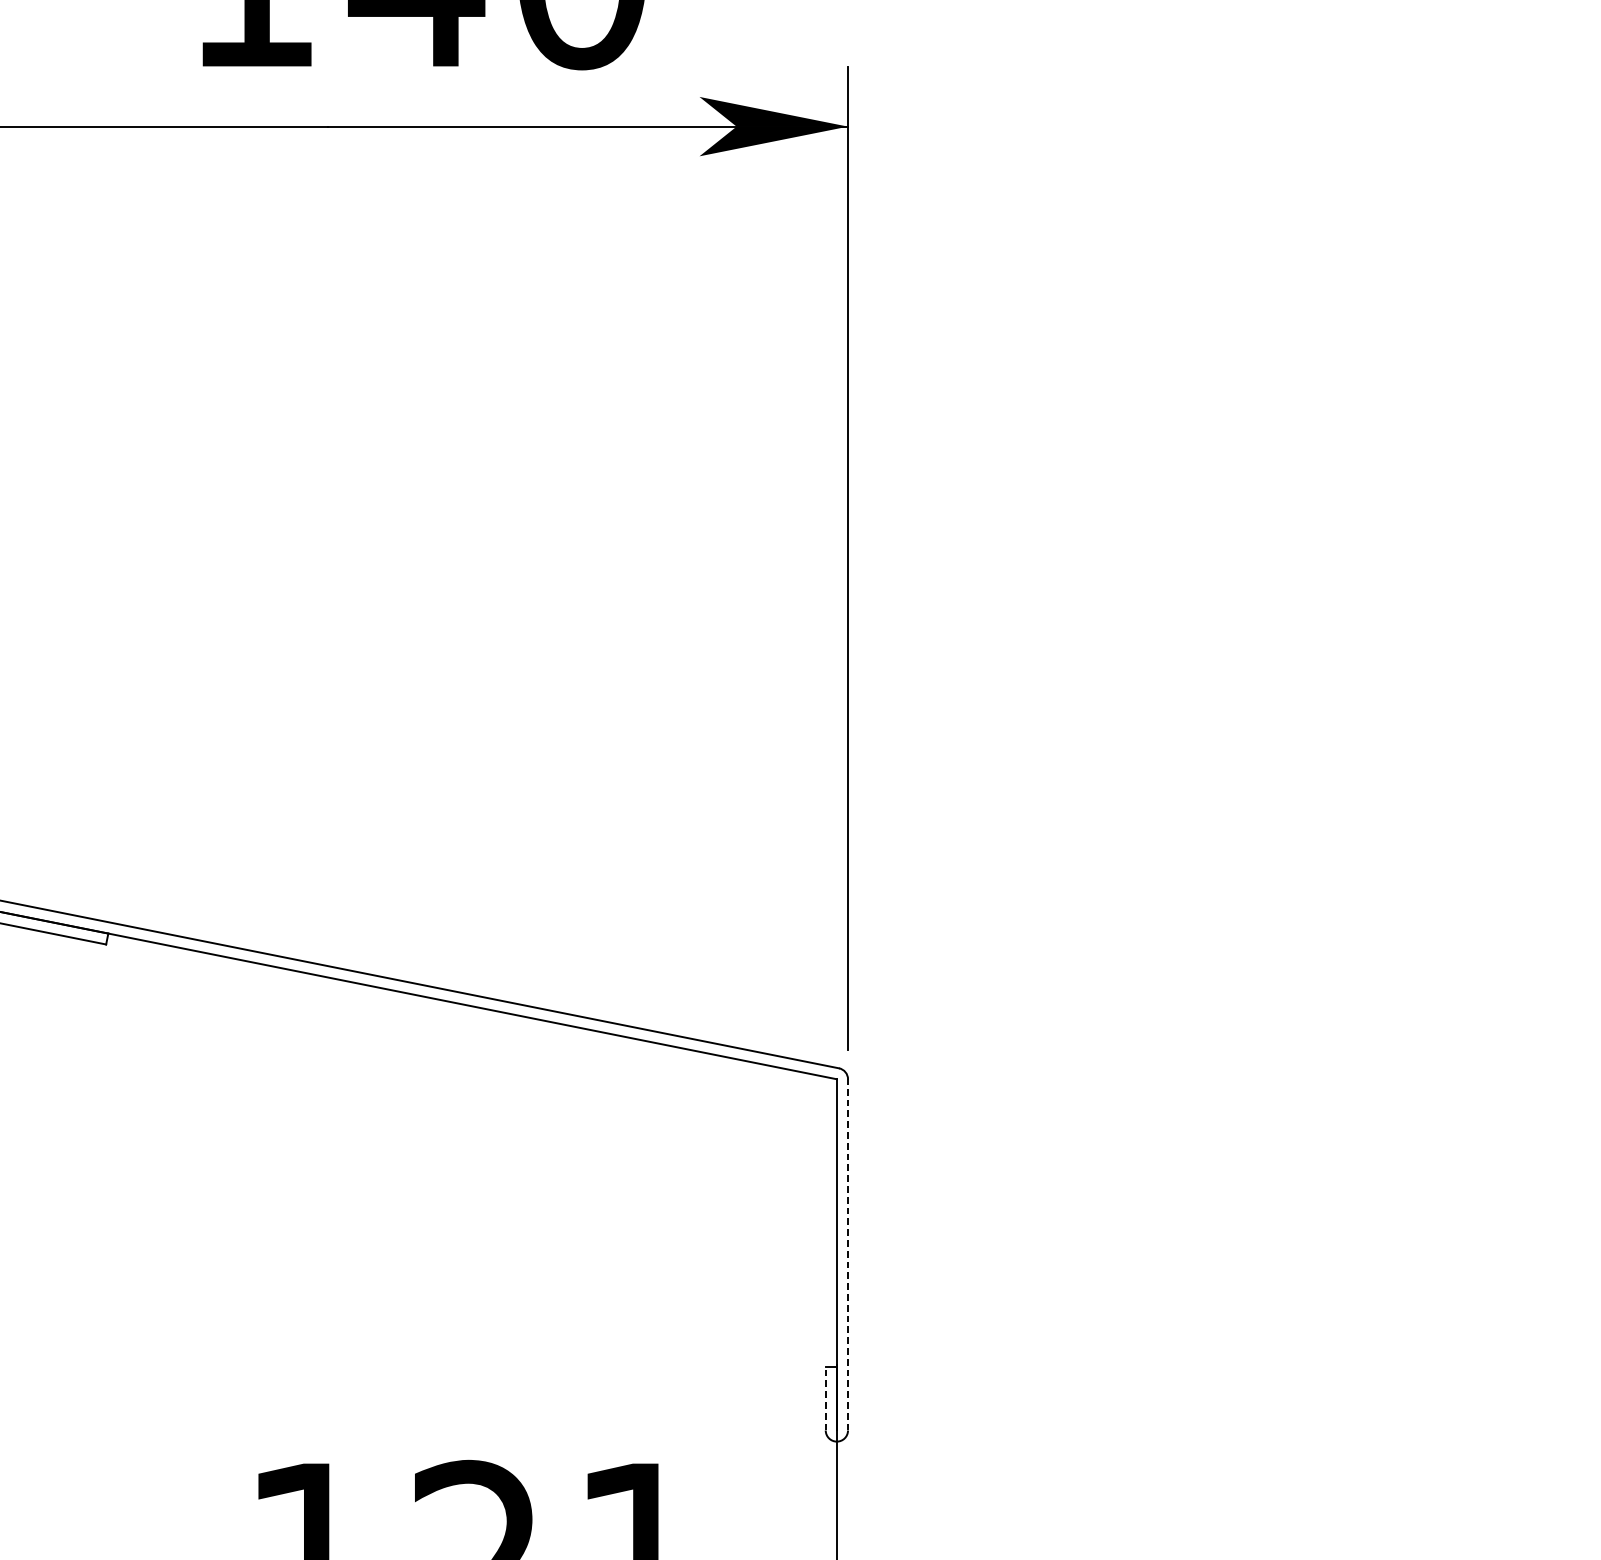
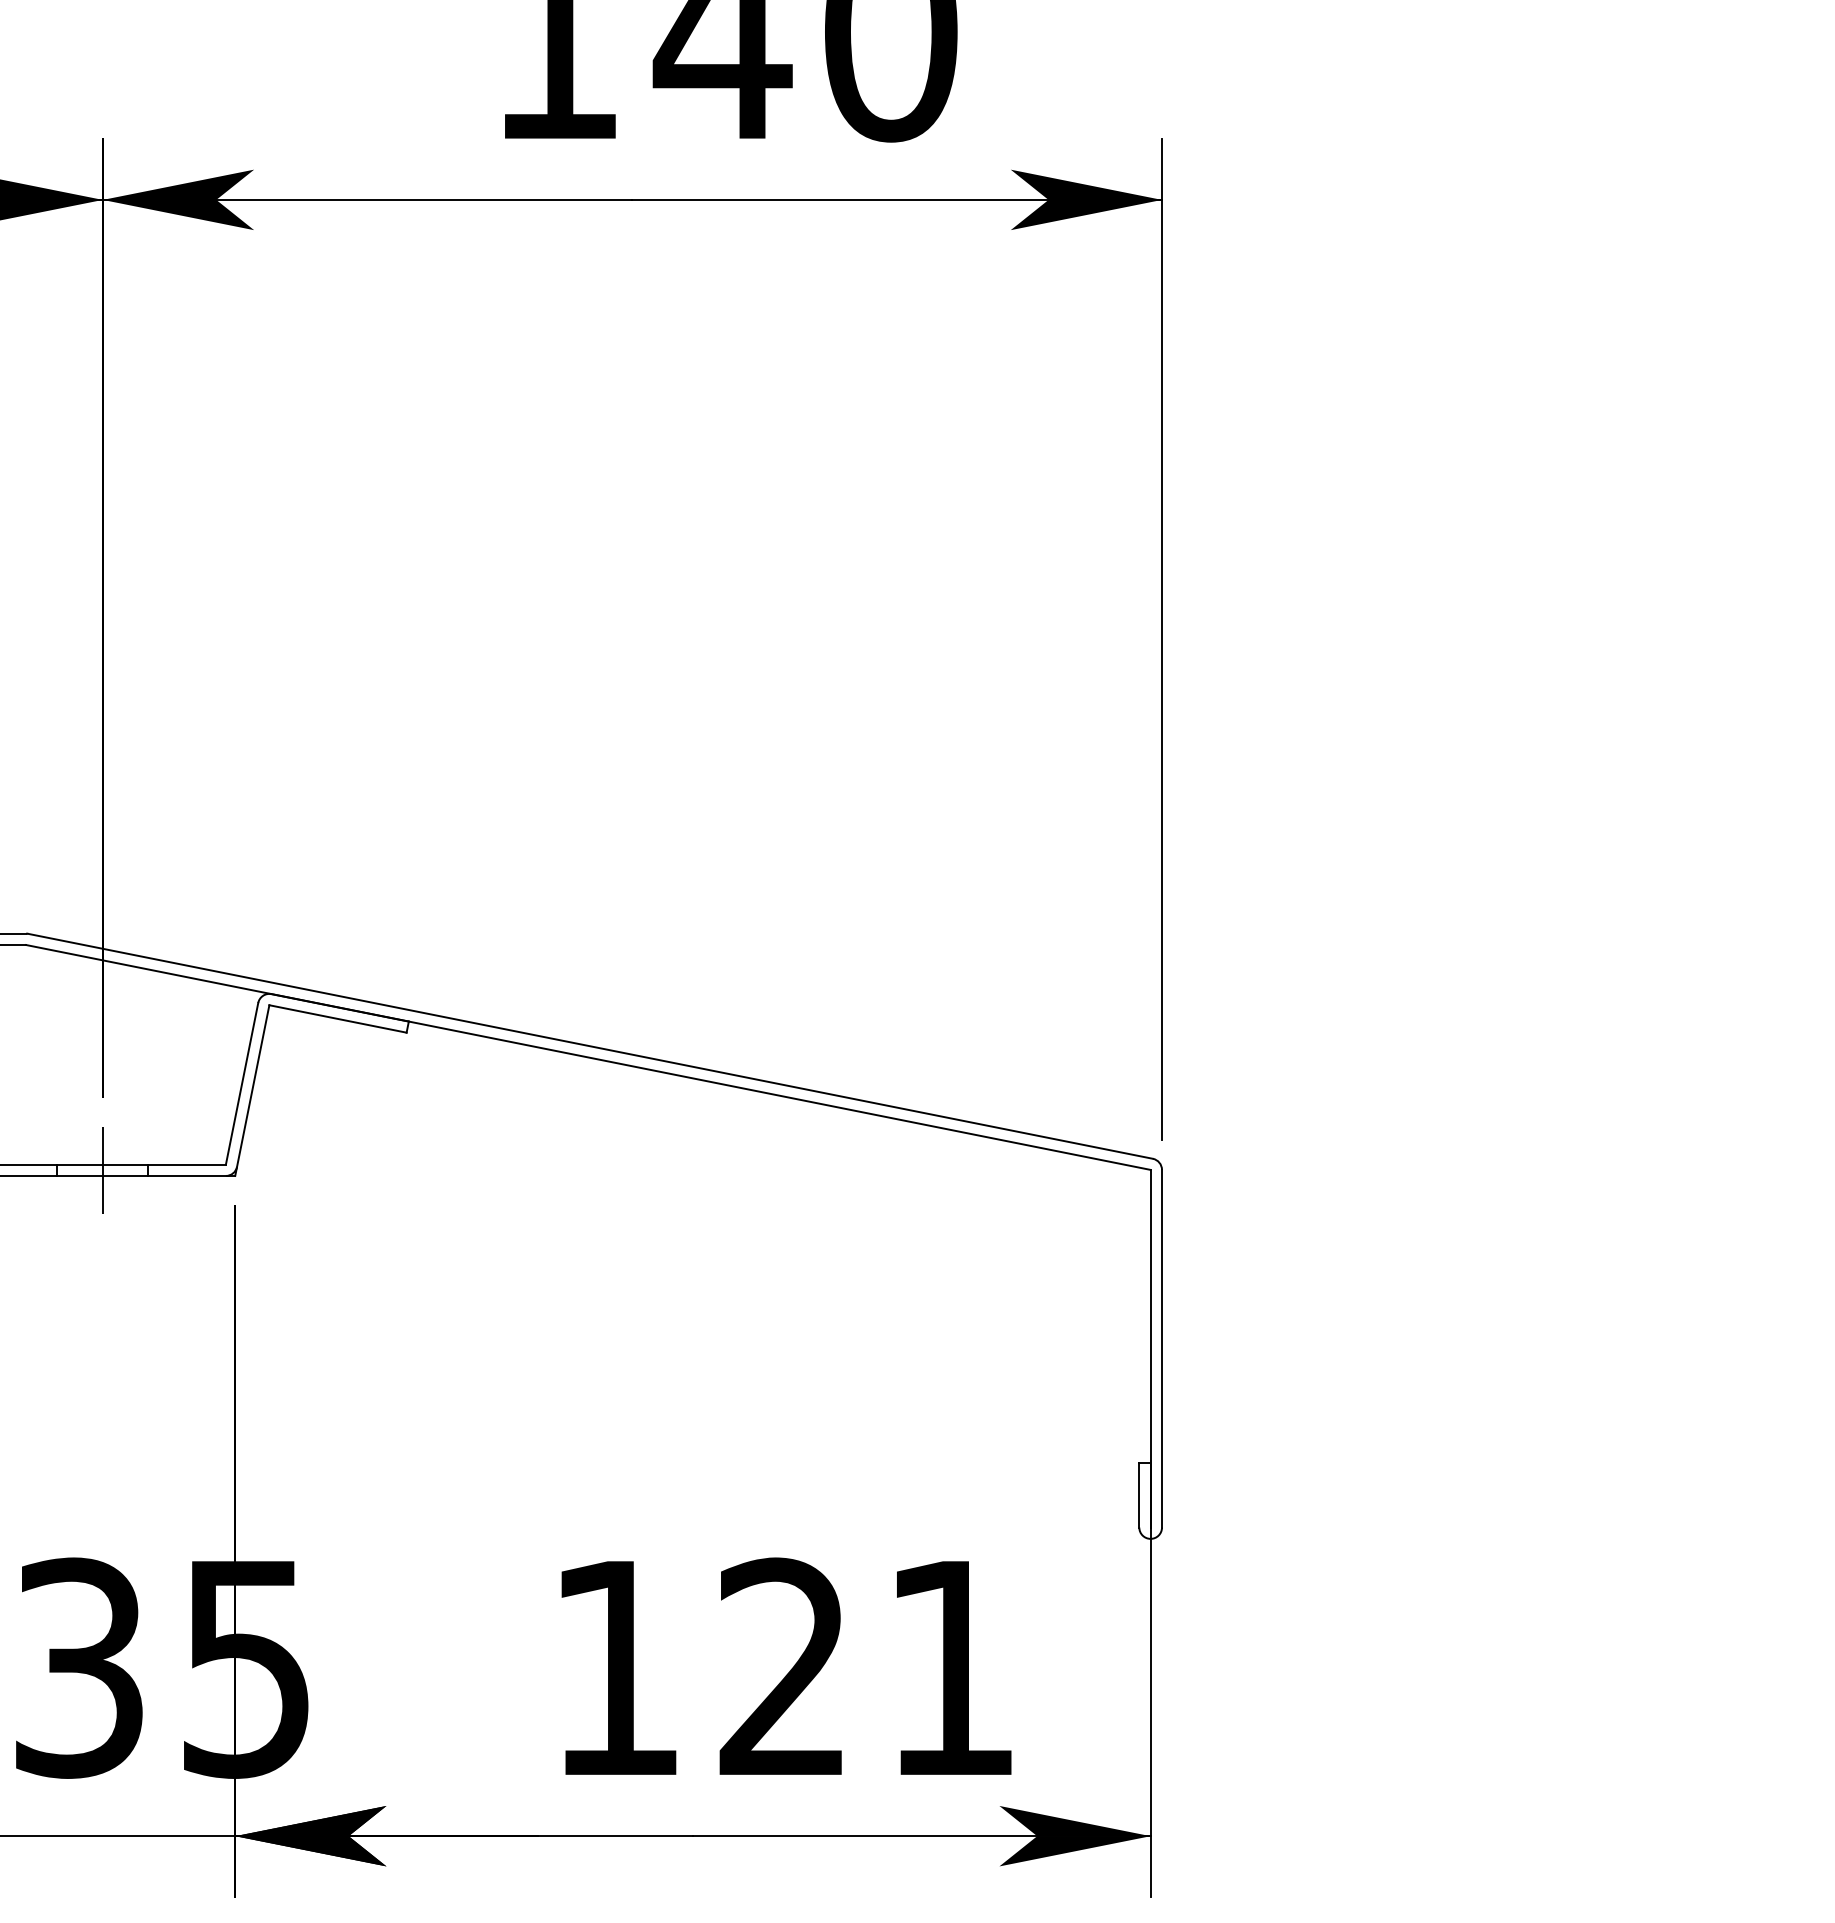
line: (848, 1254) -> (1162, 1348), dashed -> solid
line: (825, 1398) -> (1139, 1494), dashed -> solid

